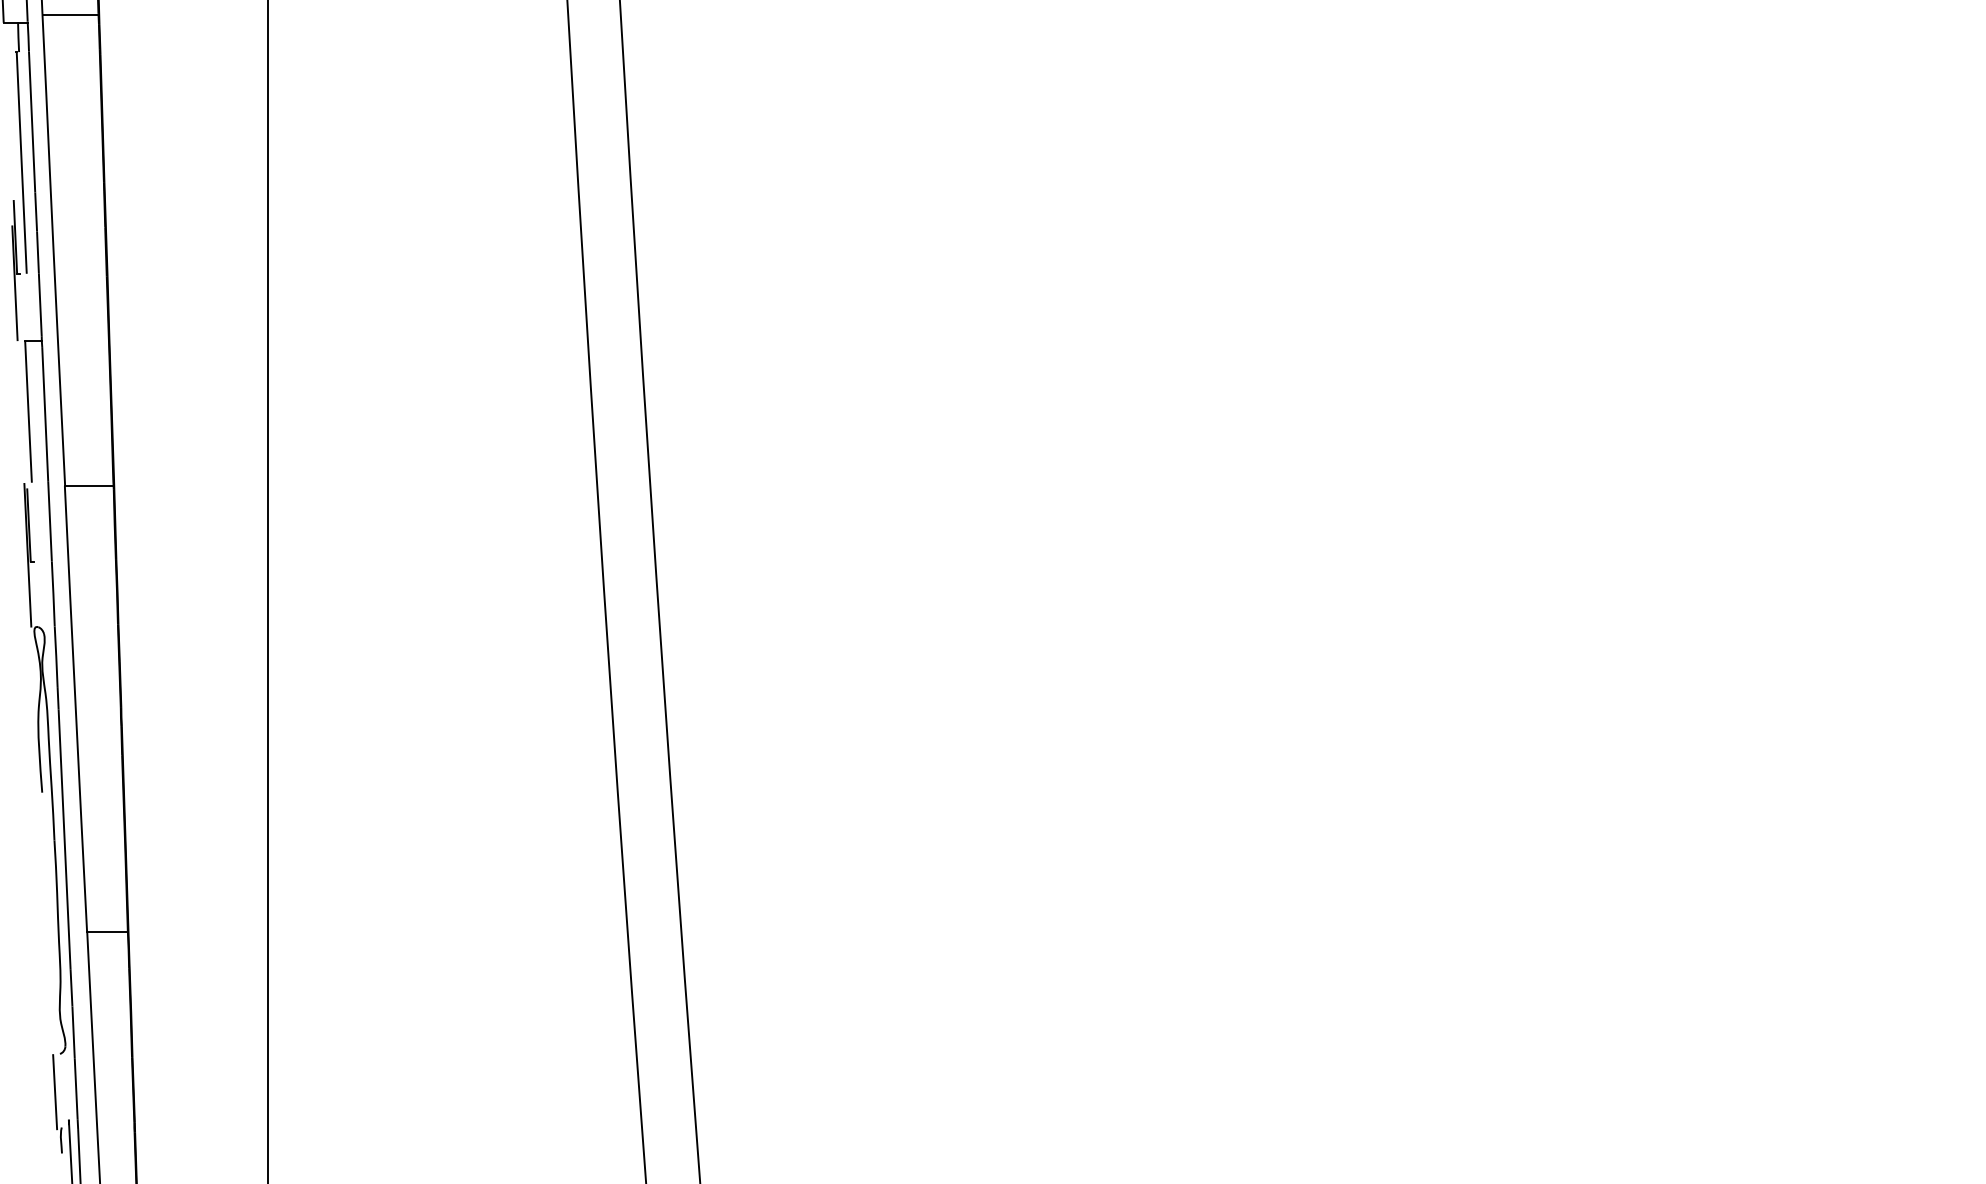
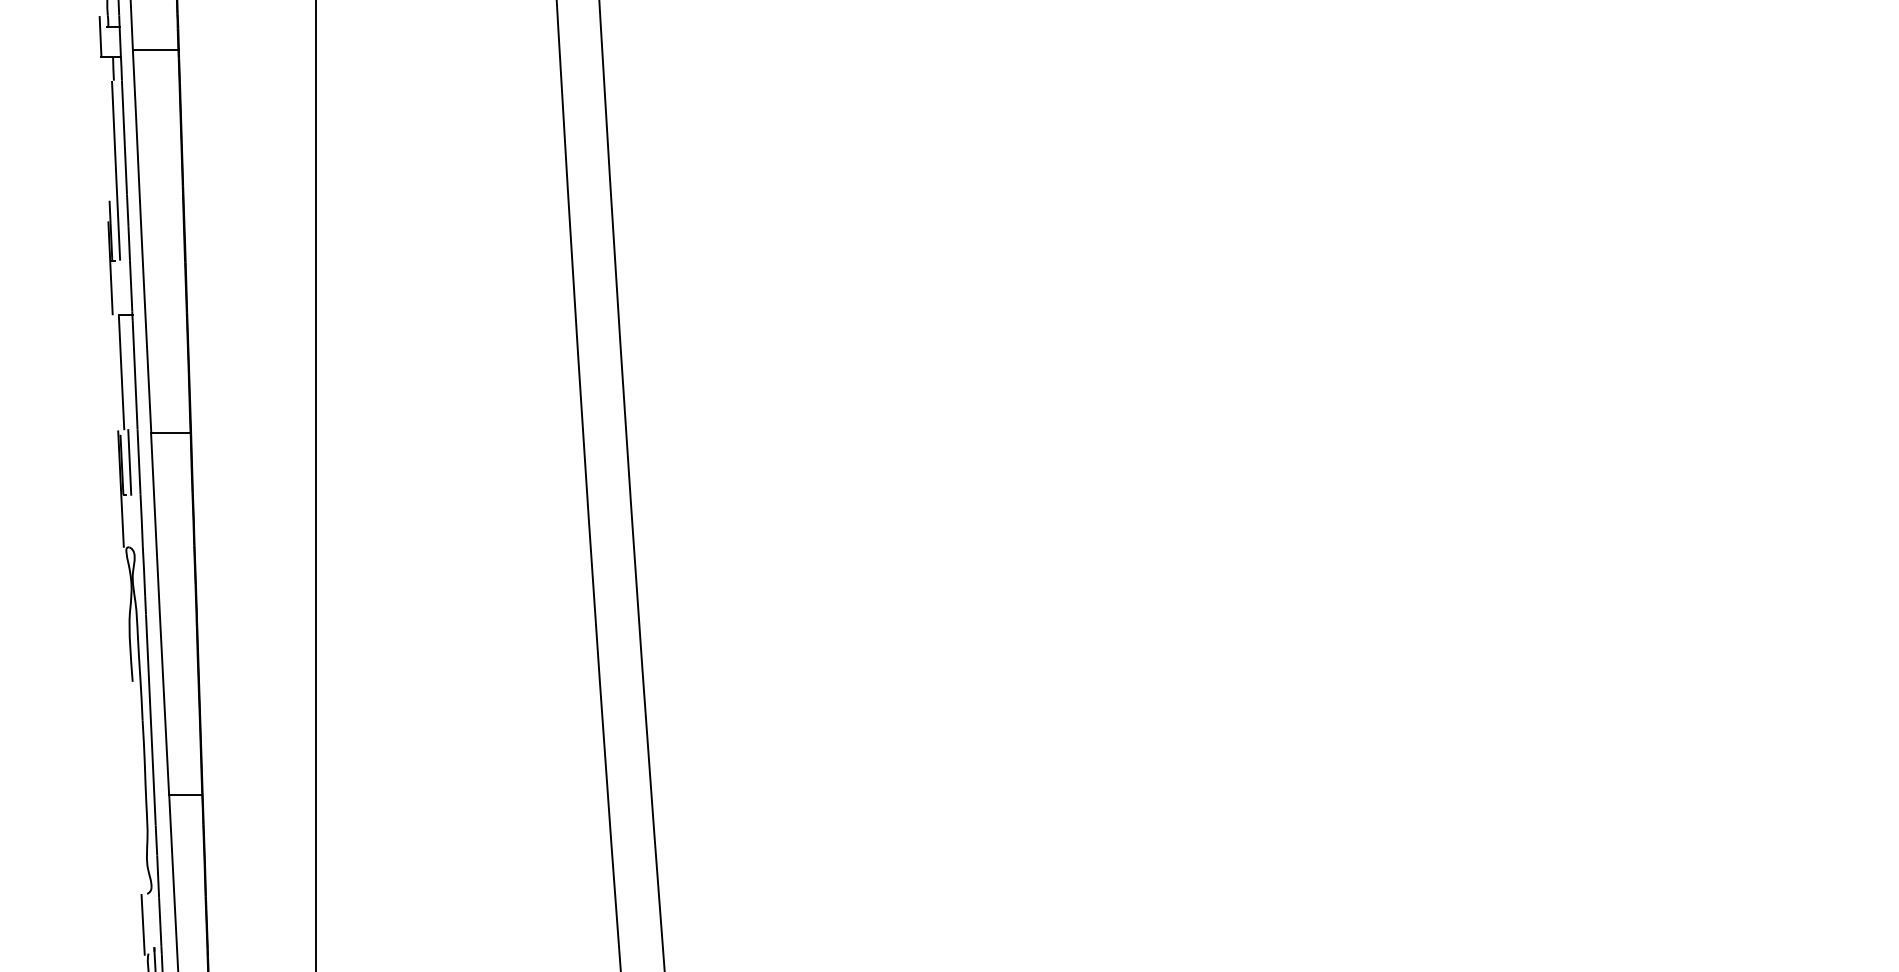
line: (38, 522) -> (129, 462), added

